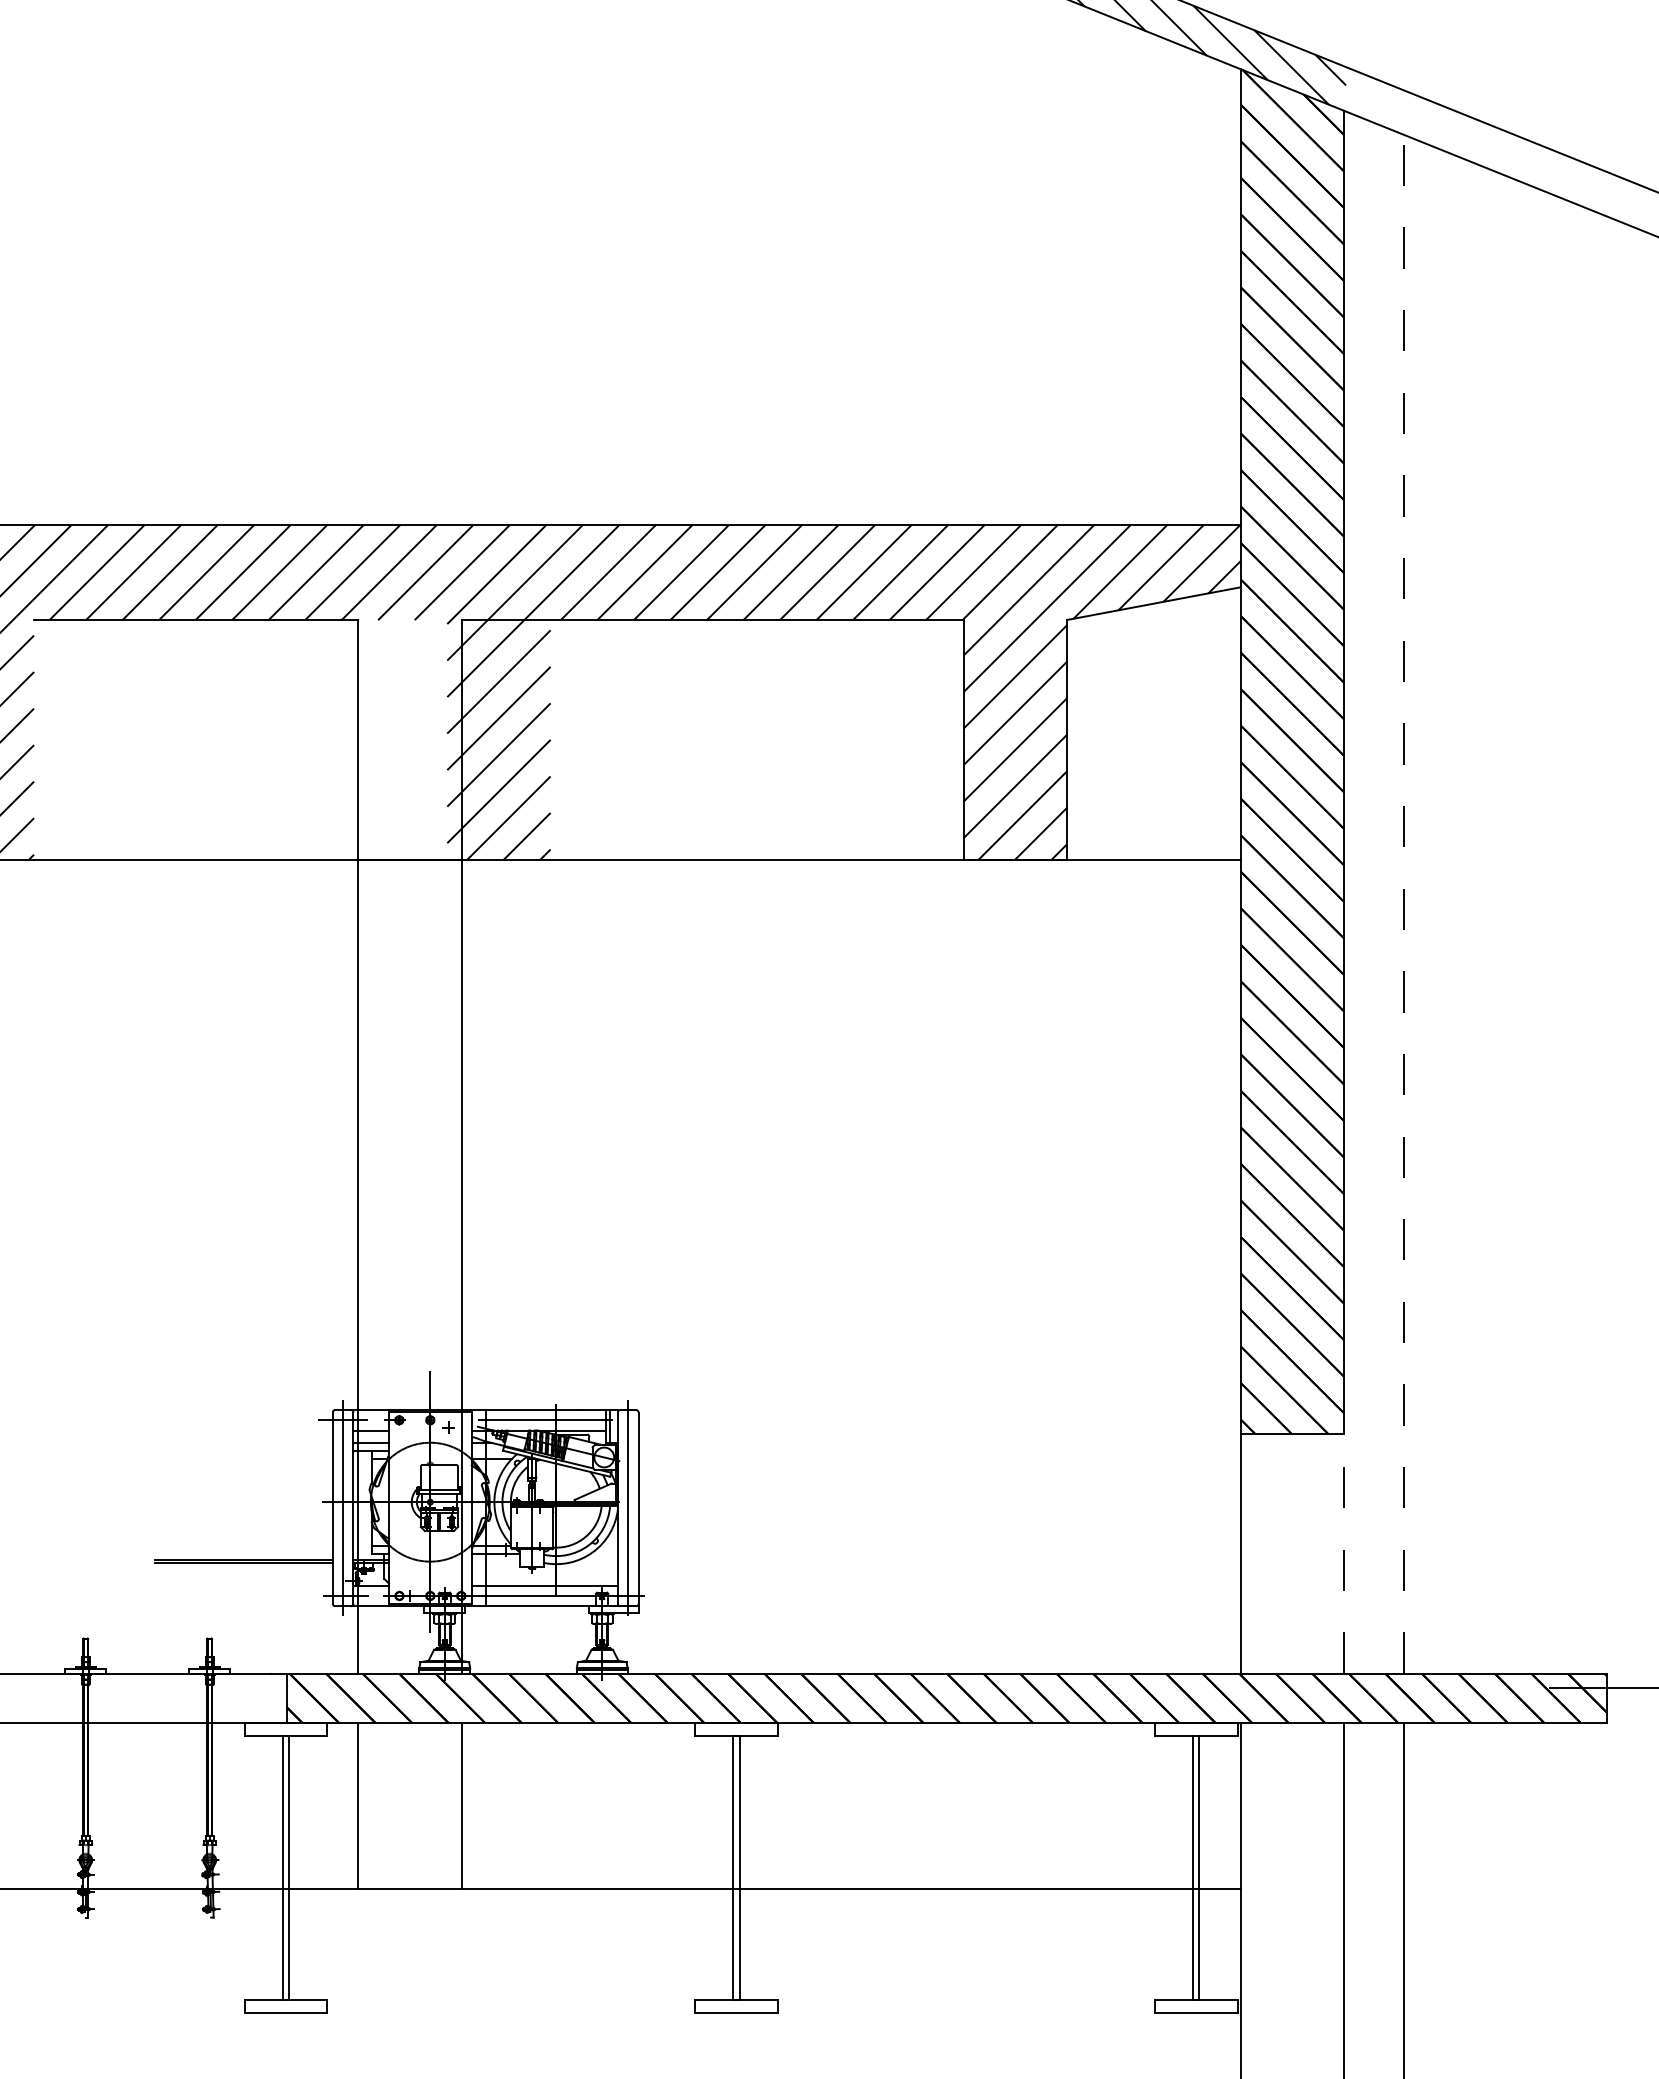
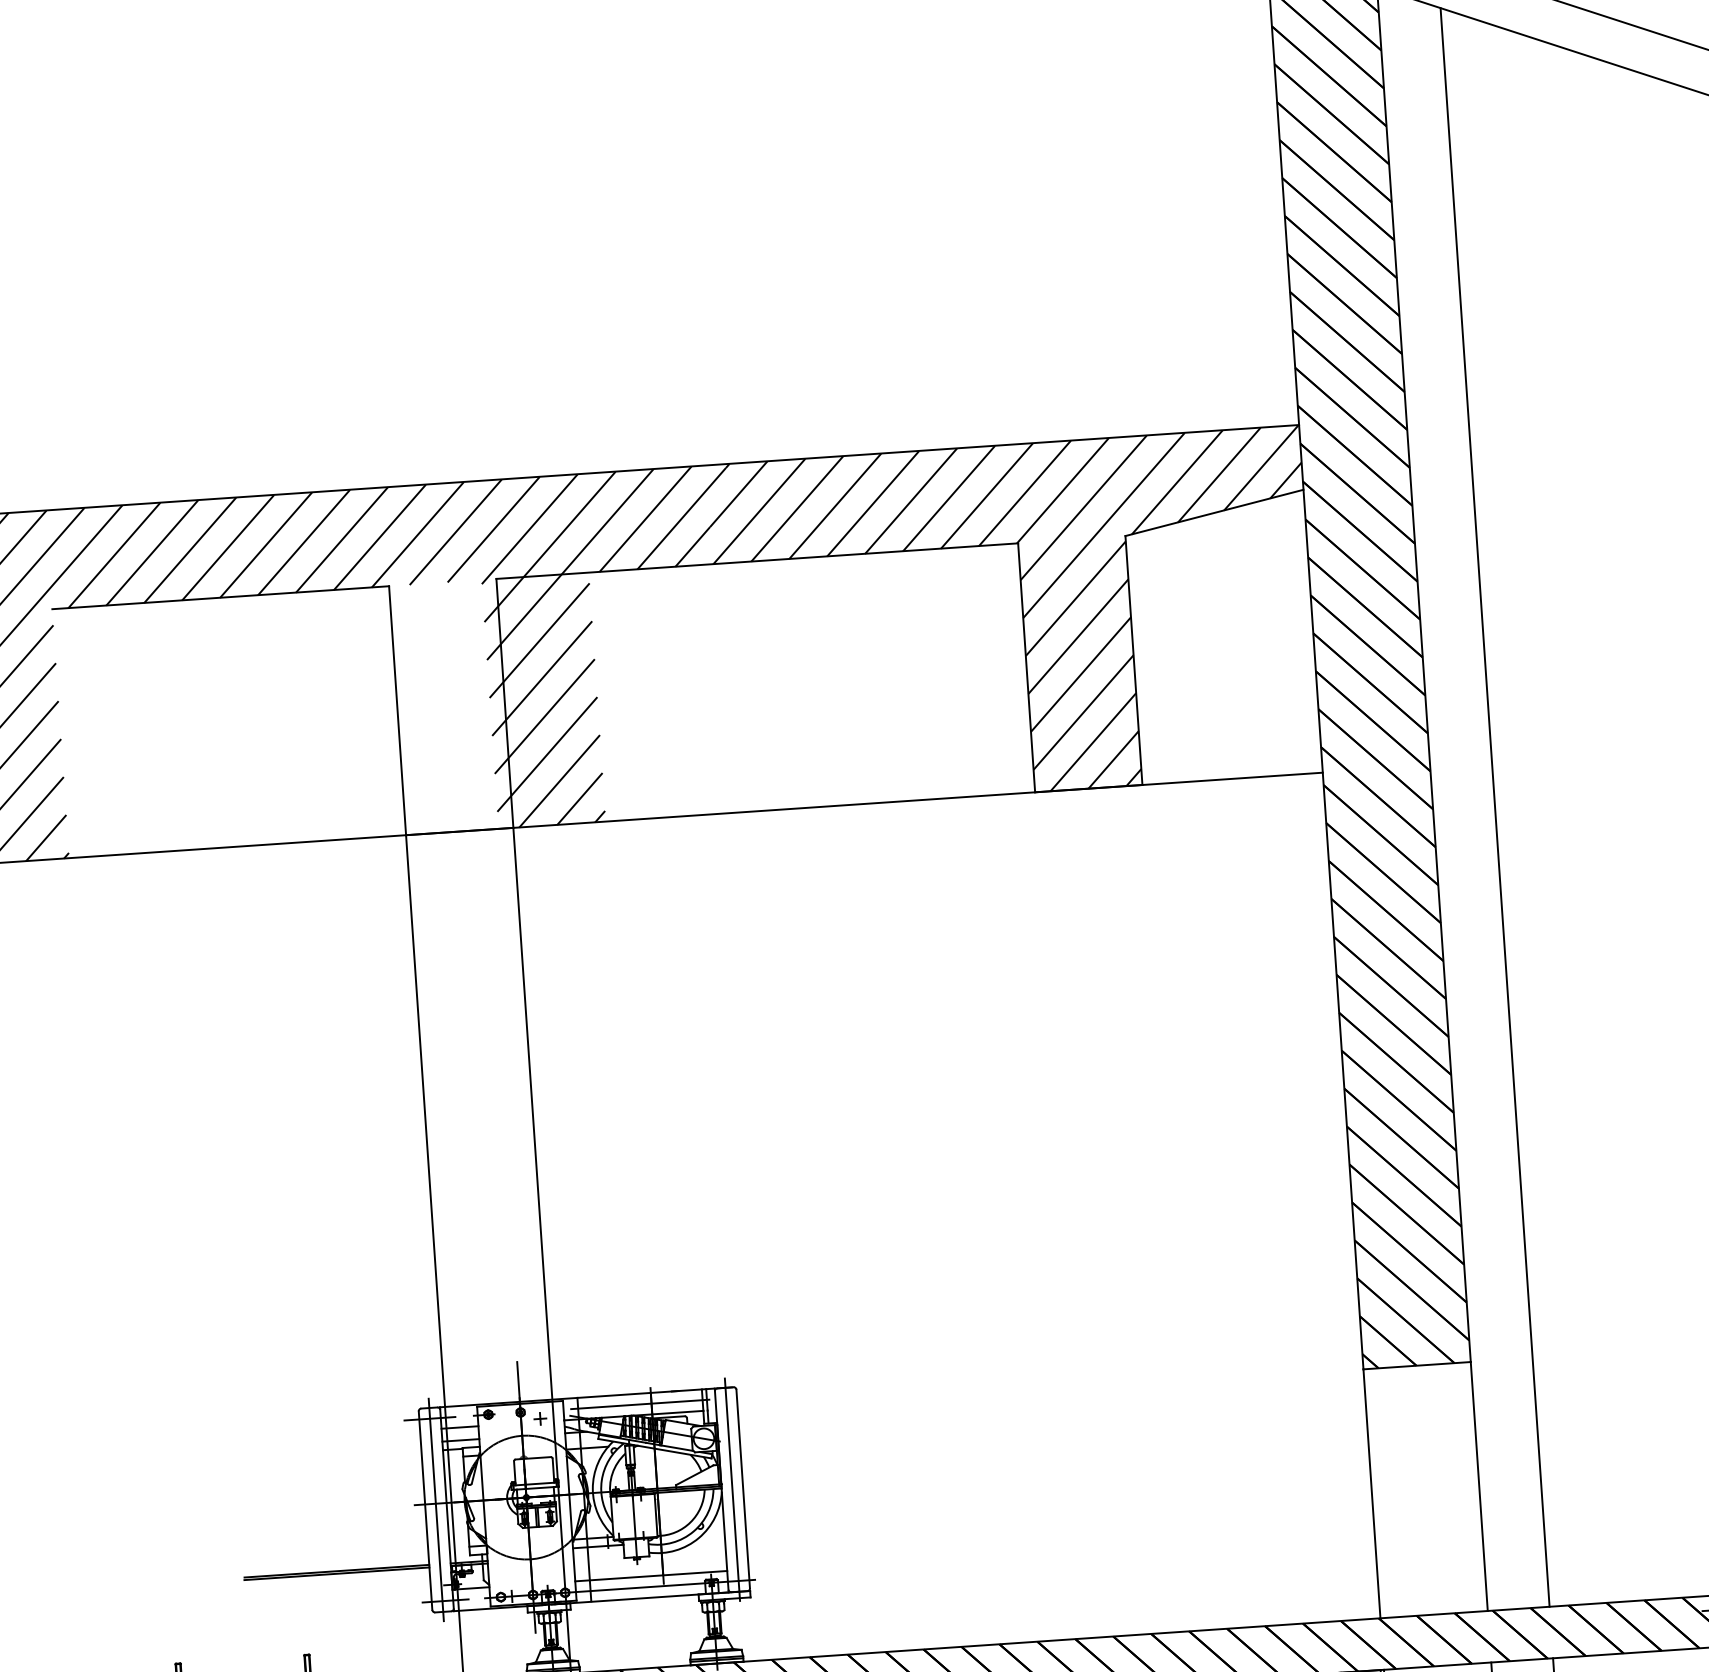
line: (1403, 903) -> (1494, 806), dashed -> solid
line: (1344, 1553) -> (1479, 1486), dashed -> solid

